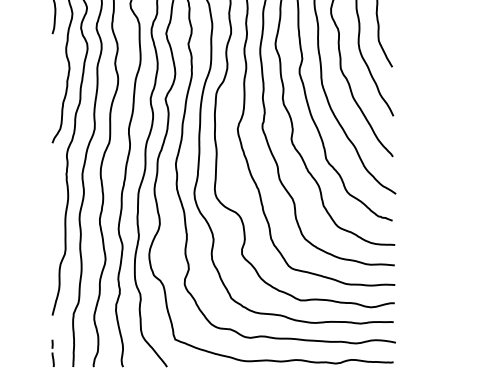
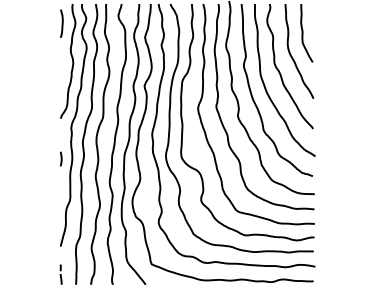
line: (52, 196) -> (60, 158), added

